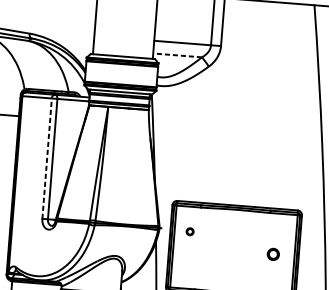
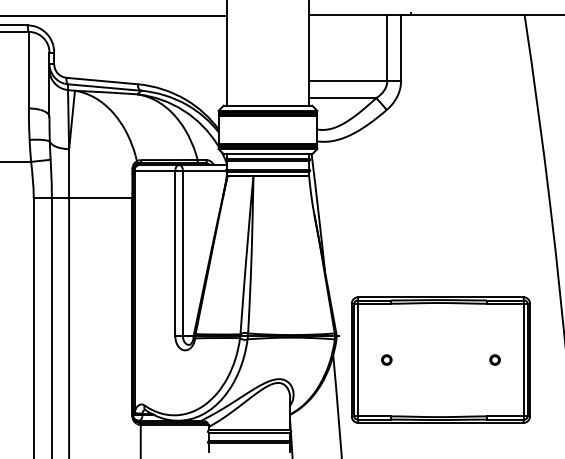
line: (177, 55) -> (342, 98), dashed -> solid
line: (47, 158) -> (175, 253), dashed -> solid
part: (189, 231) -> (386, 359), moved
part: (272, 253) -> (494, 359), size x0.62

